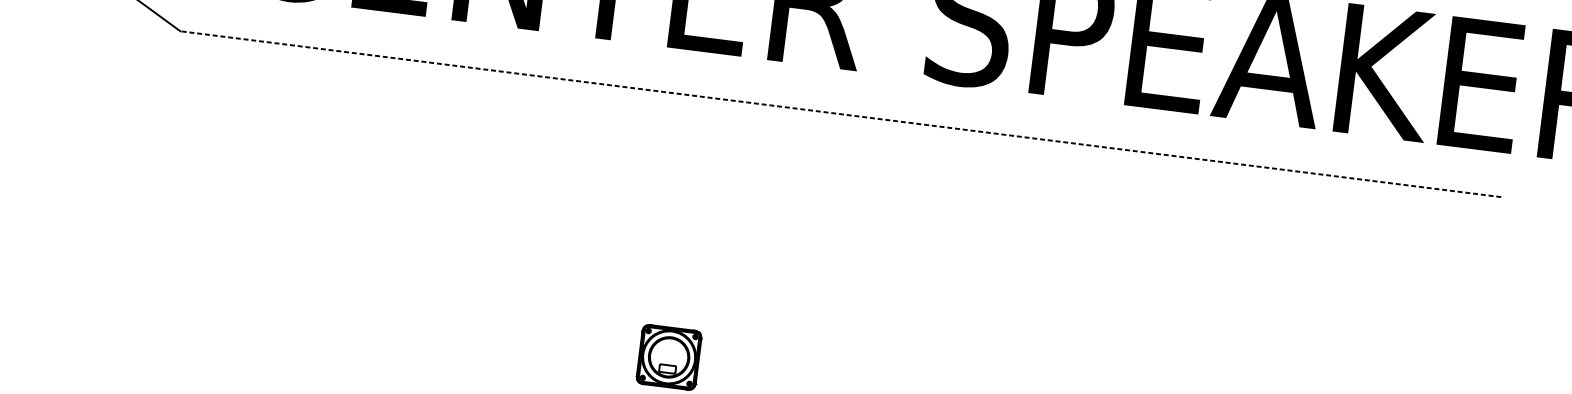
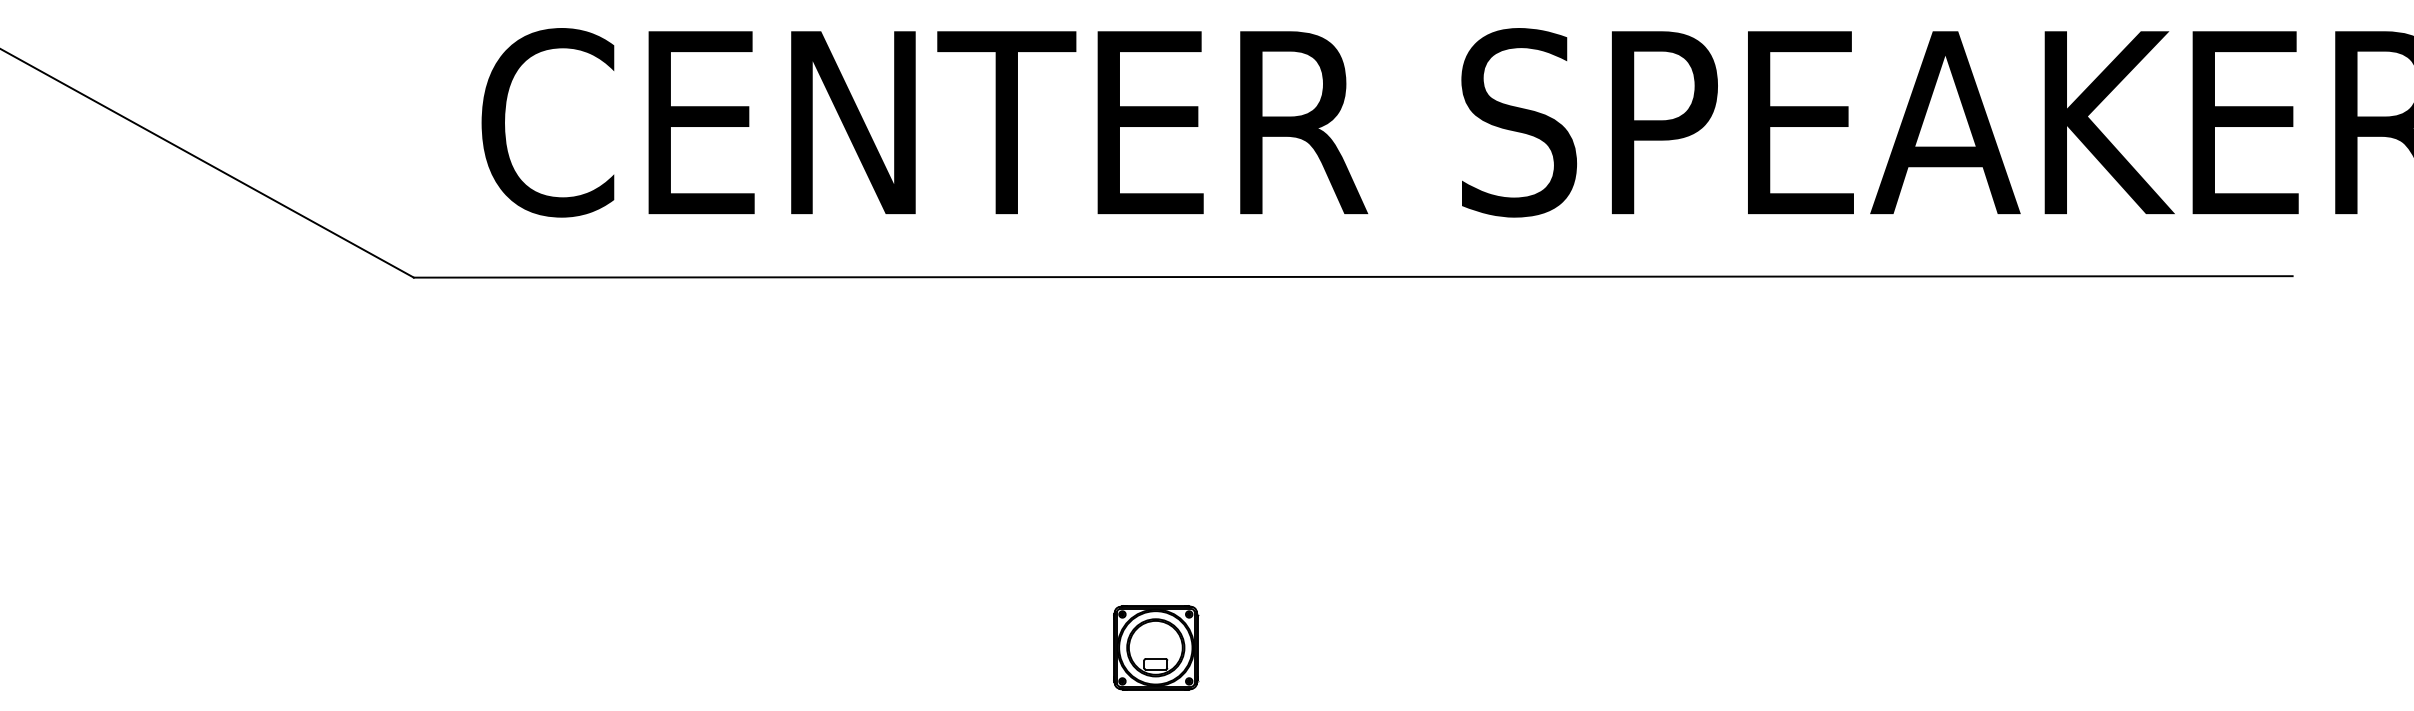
line: (840, 113) -> (1352, 276), dashed -> solid

